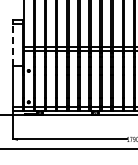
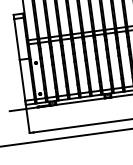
line: (13, 45) -> (17, 39), dashed -> solid

